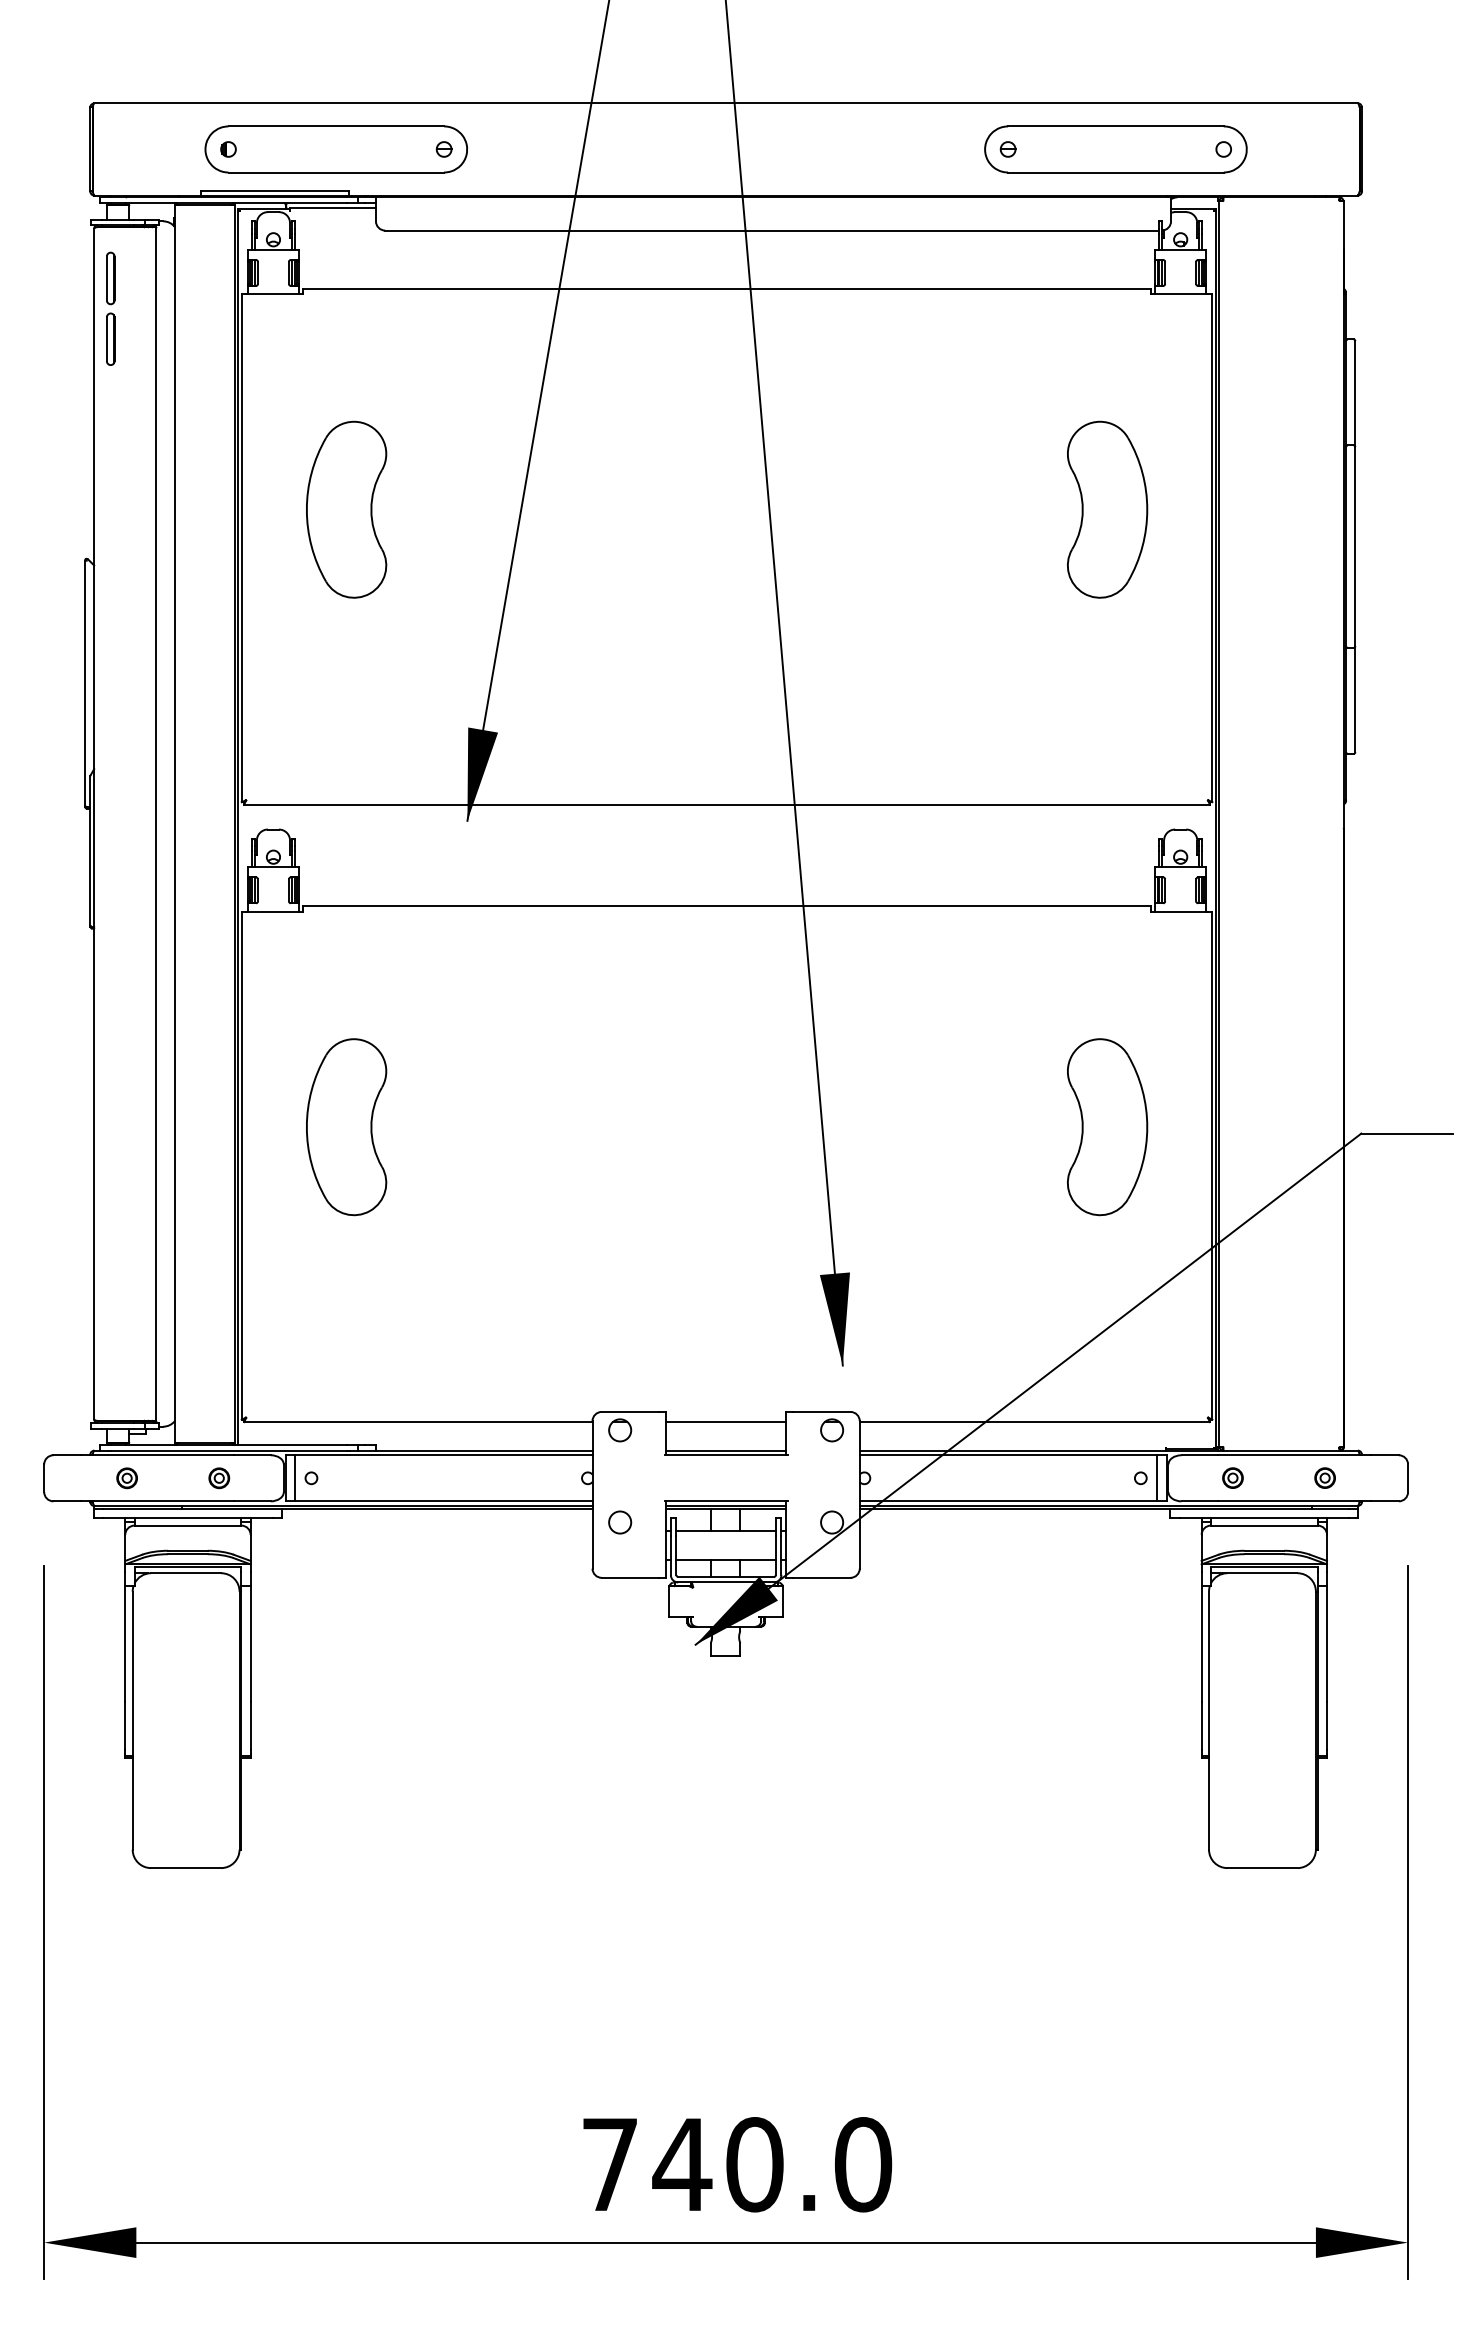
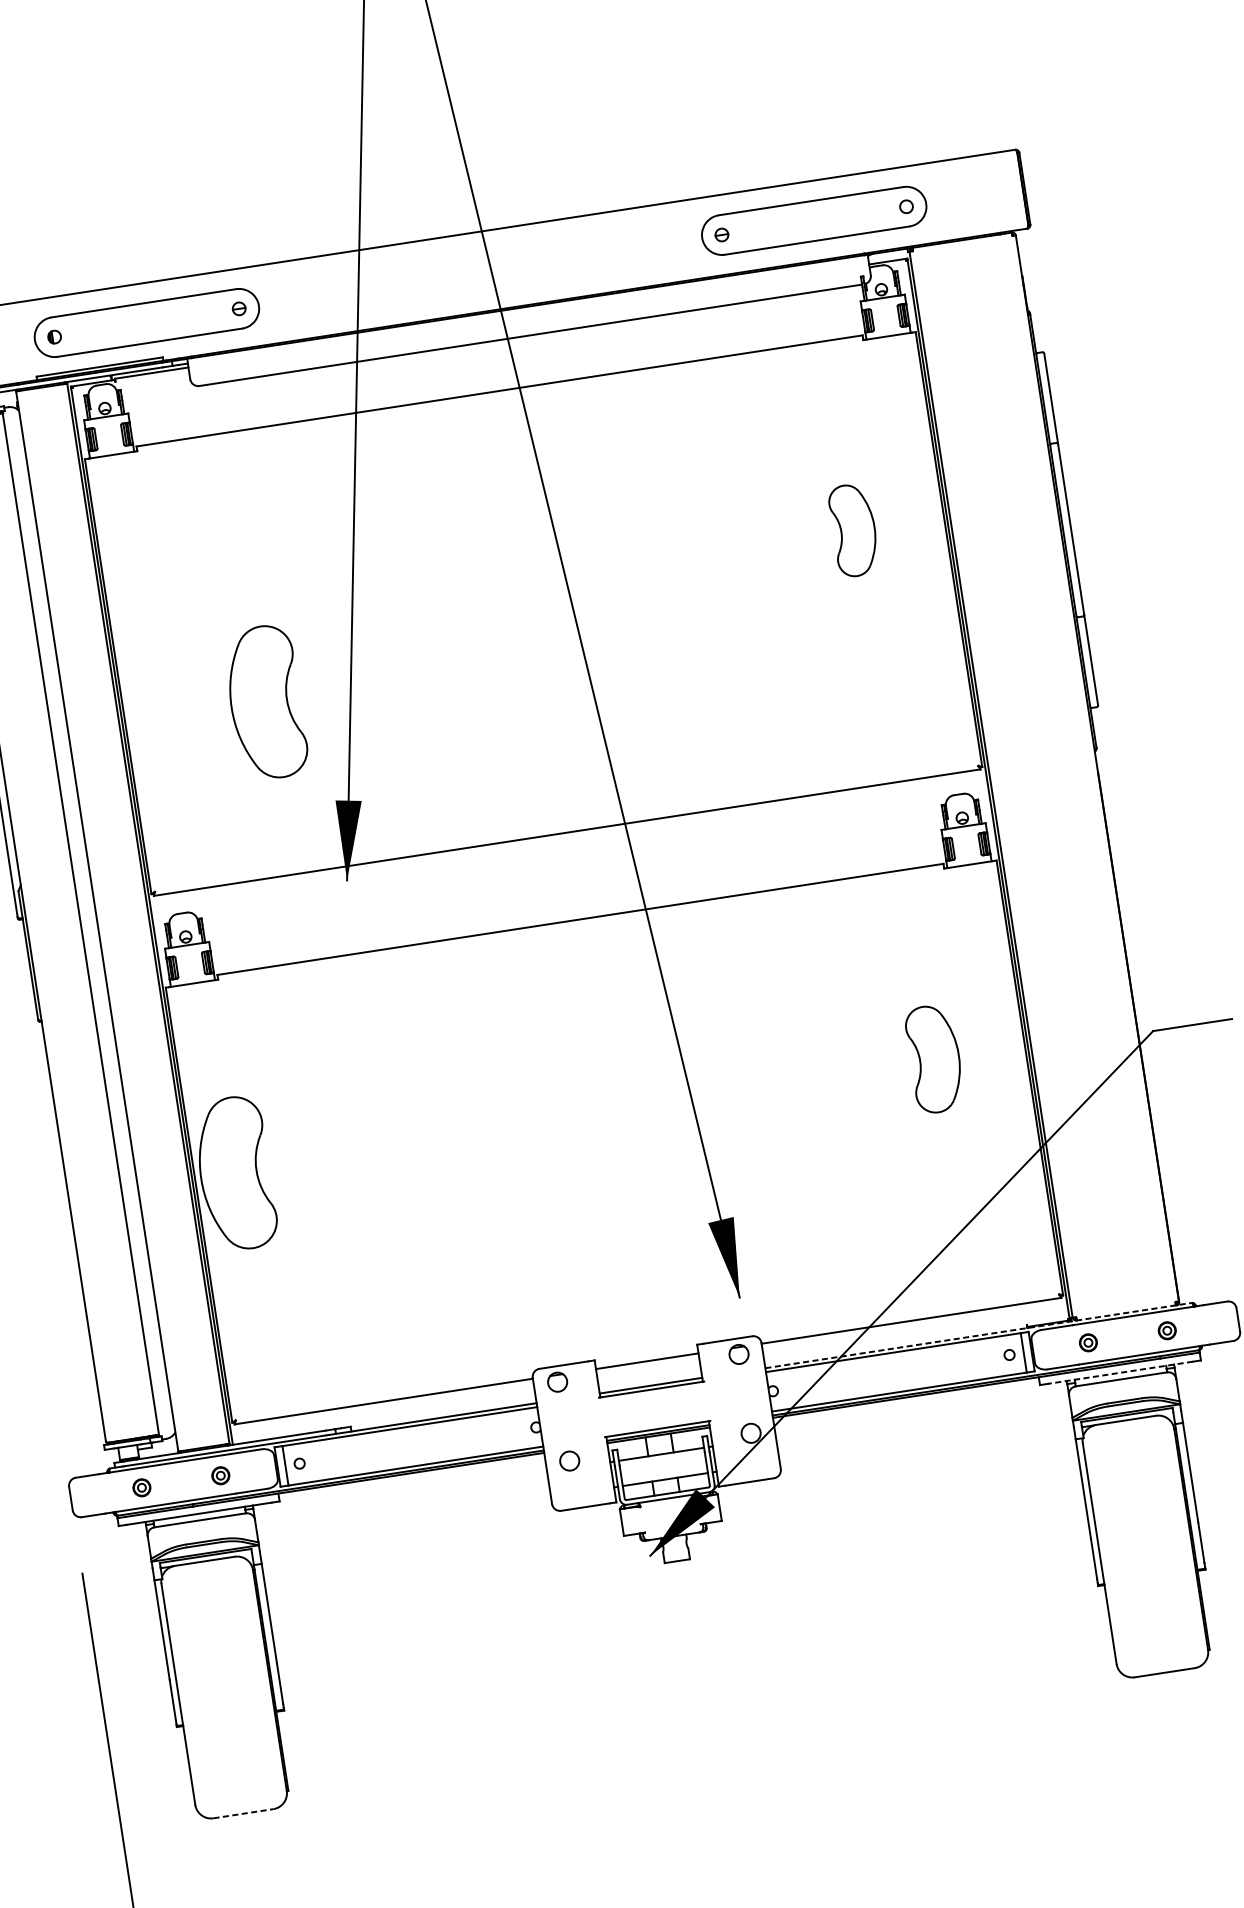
part: (346, 509) -> (265, 702), moved
part: (1107, 509) -> (854, 530), size x0.6
part: (346, 1127) -> (235, 1174), moved
part: (1107, 1127) -> (935, 1059), size x0.7
line: (1109, 1450) -> (979, 1335), solid -> dashed
line: (1264, 1517) -> (1120, 1372), solid -> dashed
line: (186, 1868) -> (243, 1814), solid -> dashed

